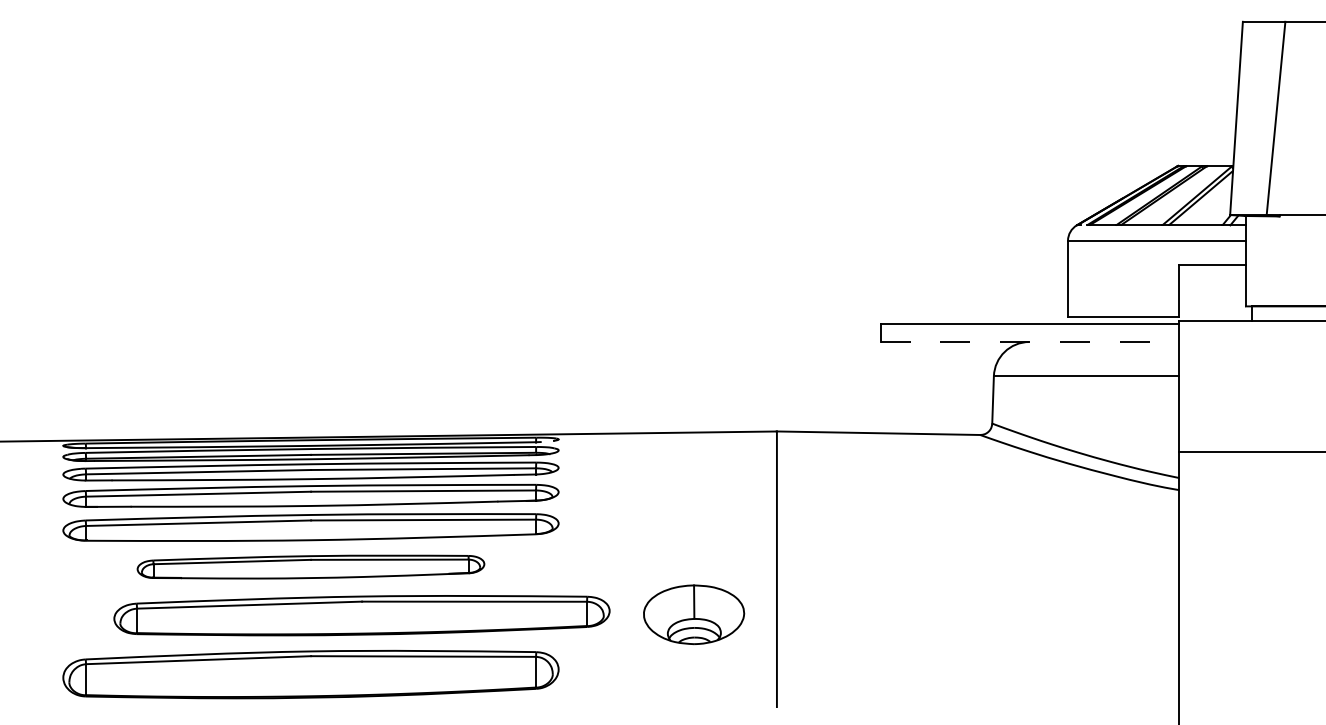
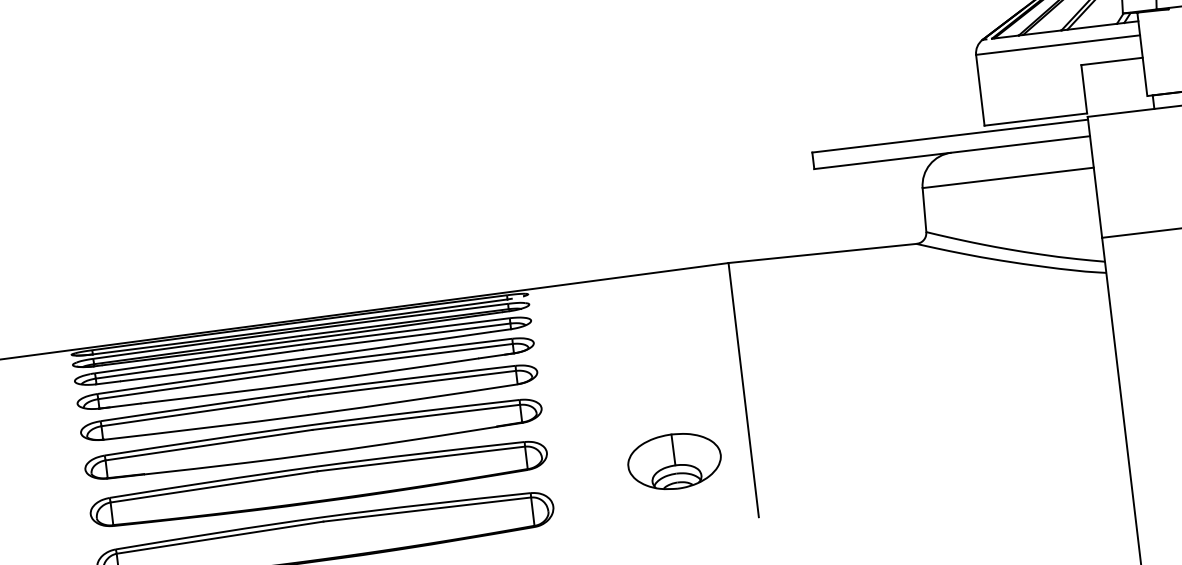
line: (1030, 342) -> (952, 153), dashed -> solid
part: (310, 566) -> (313, 438), size x1.43
part: (694, 614) -> (675, 461), moved
part: (361, 615) -> (318, 484), moved

